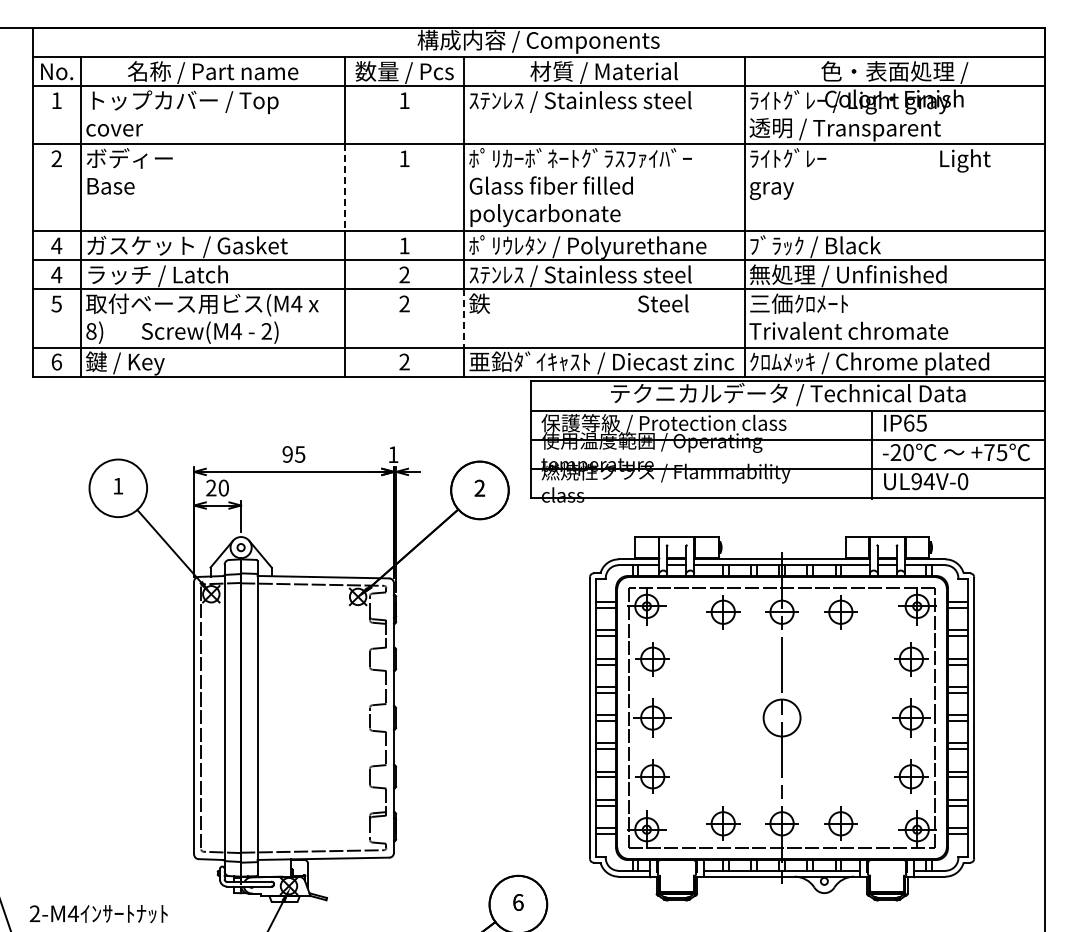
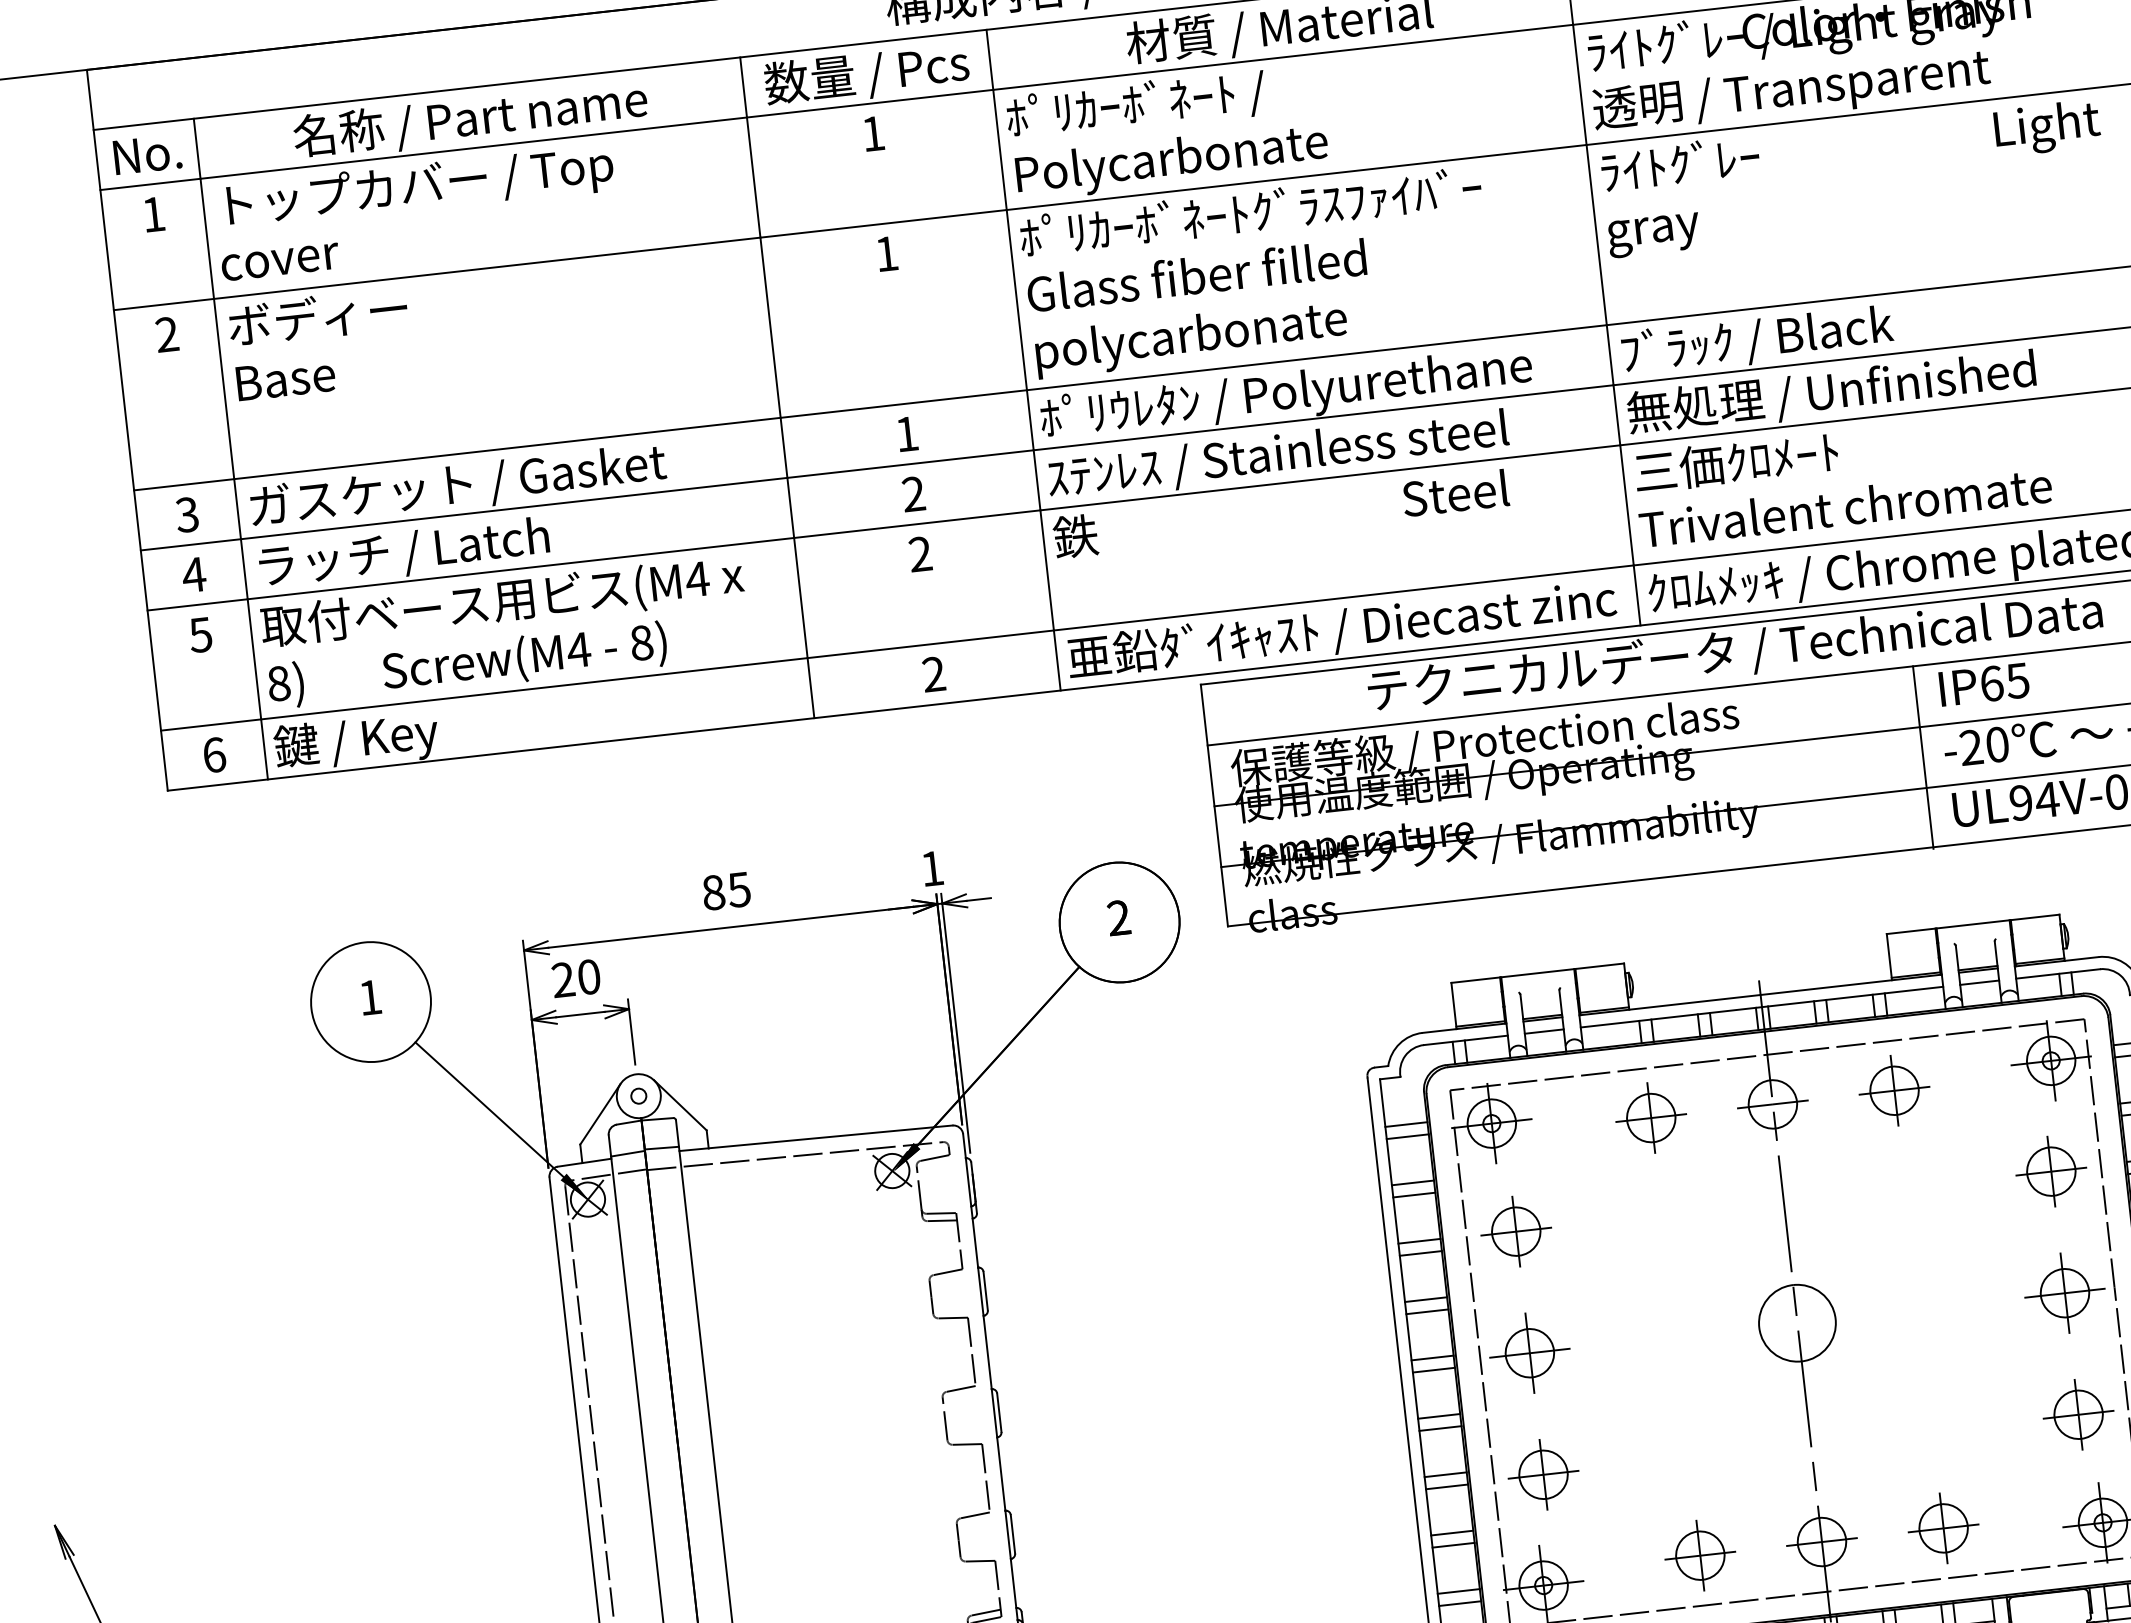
text: (580, 115) -> (1240, 123), ｽﾃﾝﾚｽ / Stainless steel -> ﾎﾟﾘｶｰﾎﾞﾈｰﾄ / Polycarbonate
line: (345, 187) -> (771, 326), dashed -> solid
text: (56, 245) -> (186, 514), 4 -> 3
line: (464, 318) -> (1047, 570), dashed -> solid
text: (266, 331) -> (641, 643), 2) -> 8)
text: (287, 454) -> (713, 892), 95 -> 85

